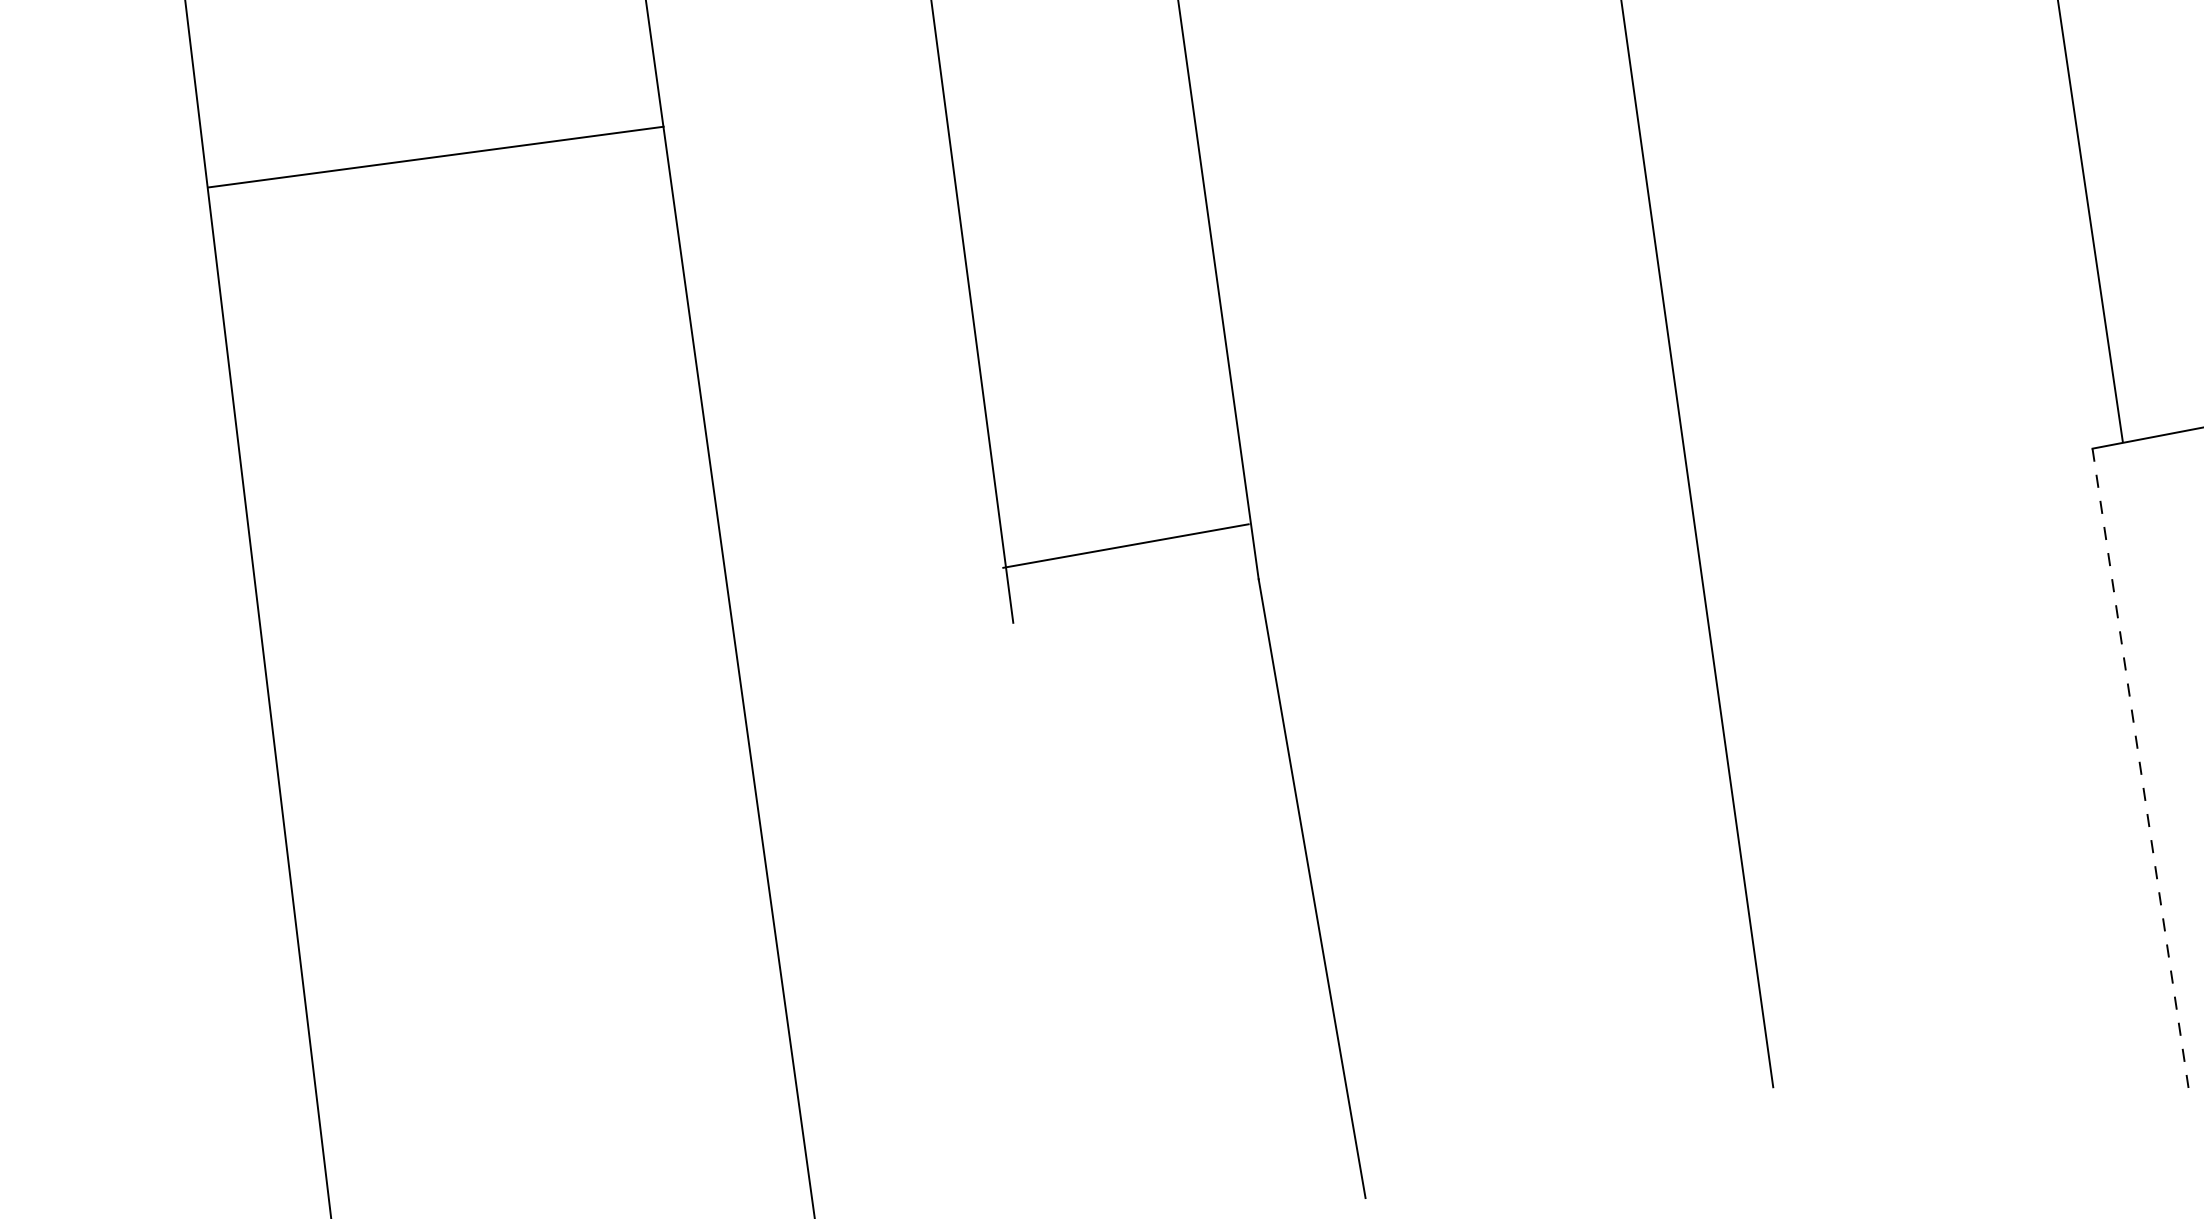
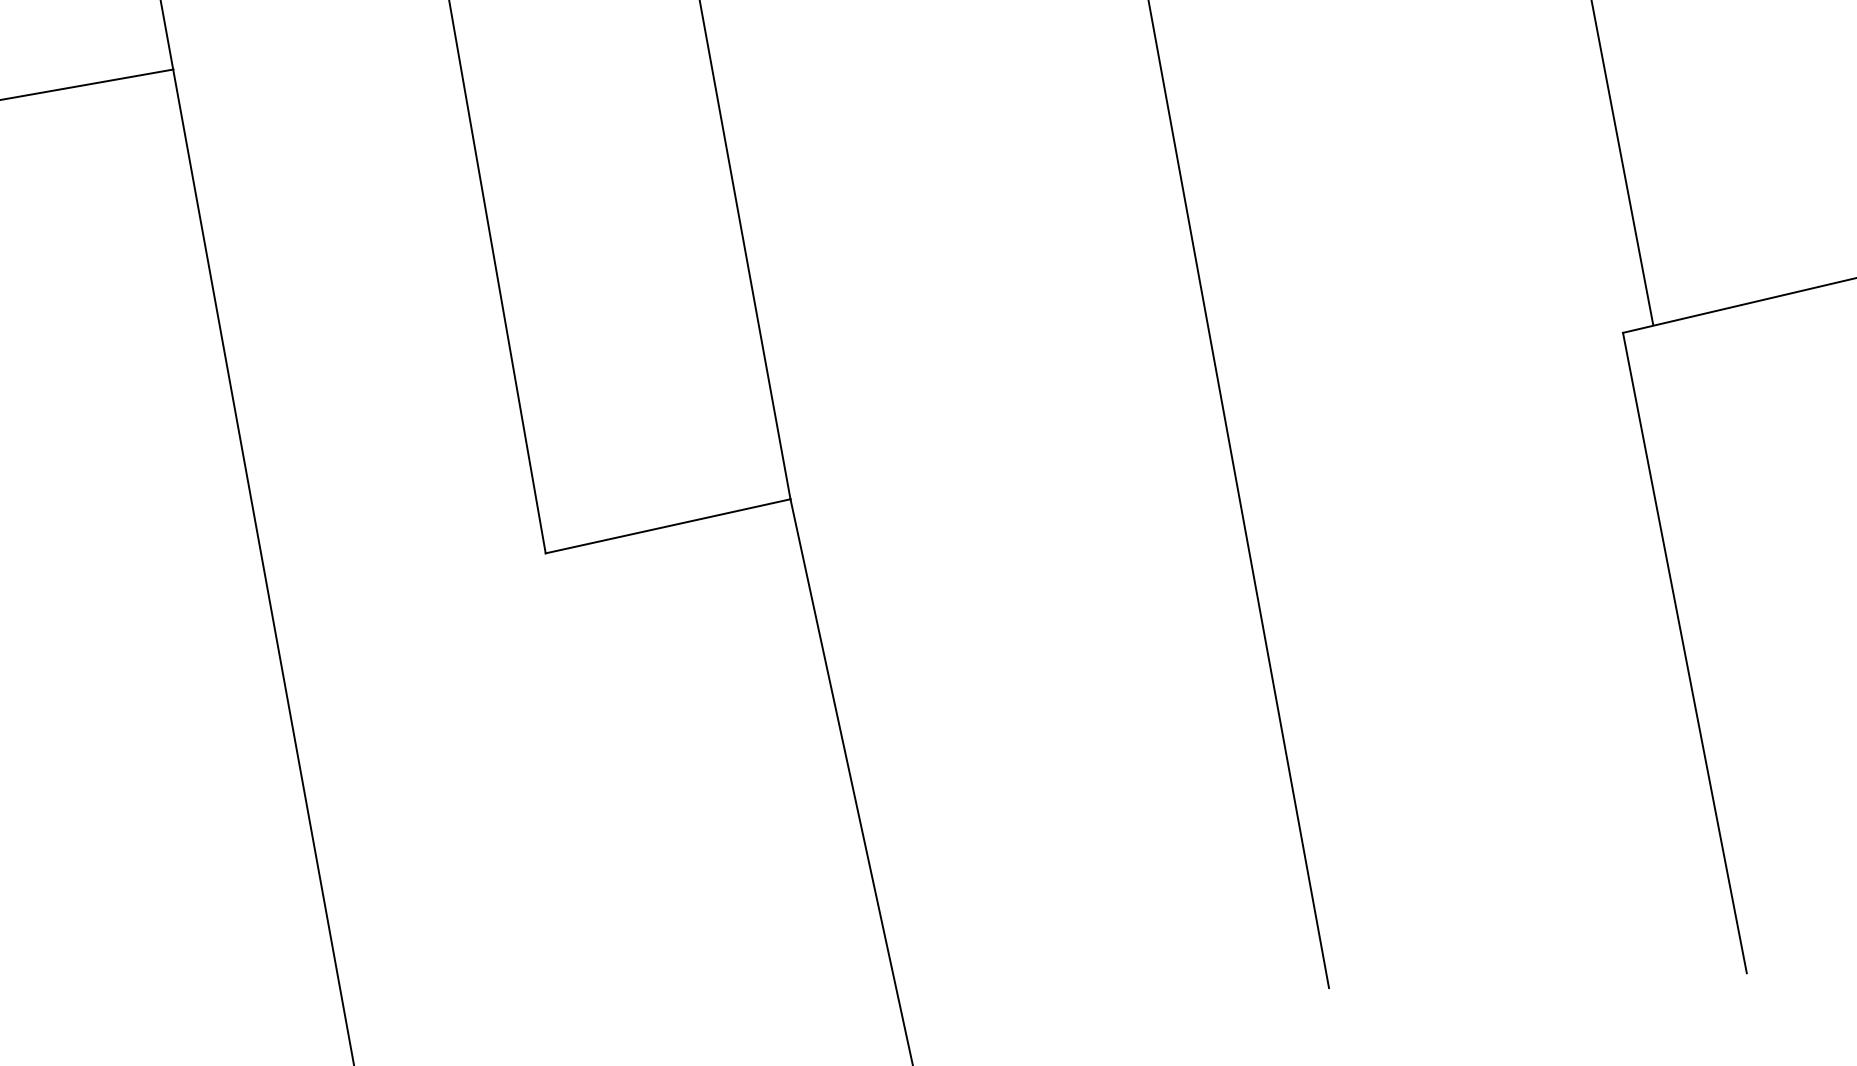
line: (1125, 545) -> (667, 525), moved
line: (2140, 769) -> (1684, 653), dashed -> solid

